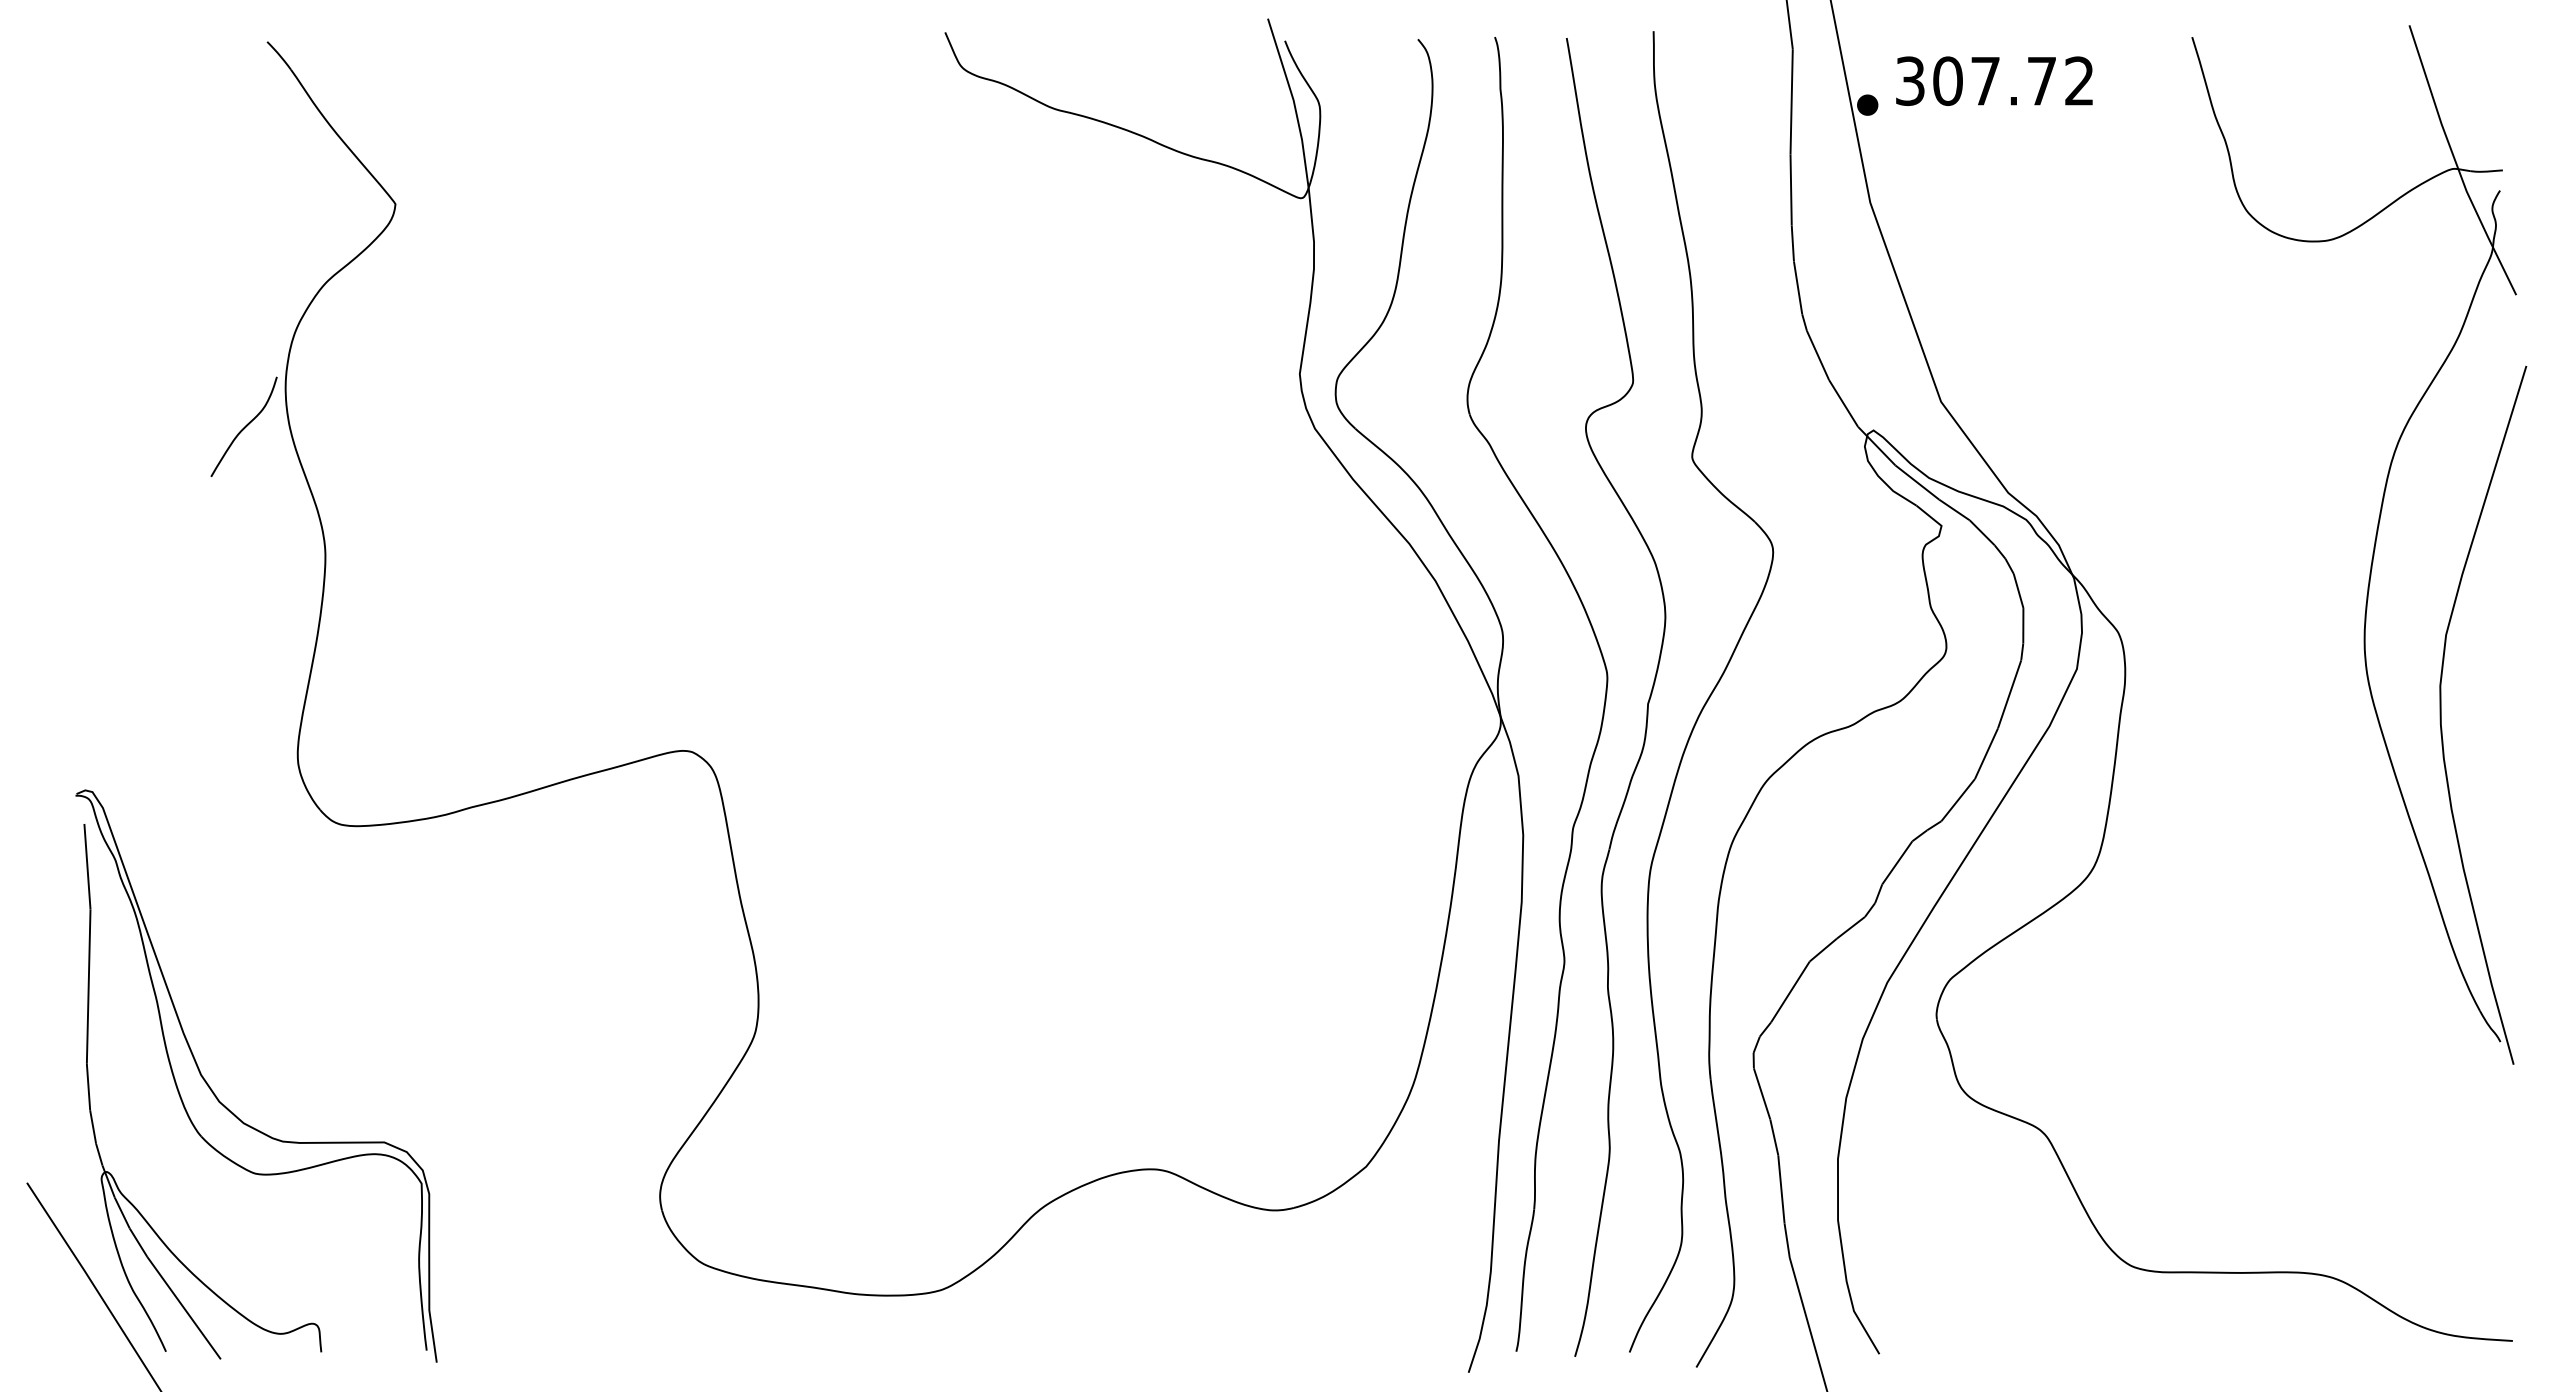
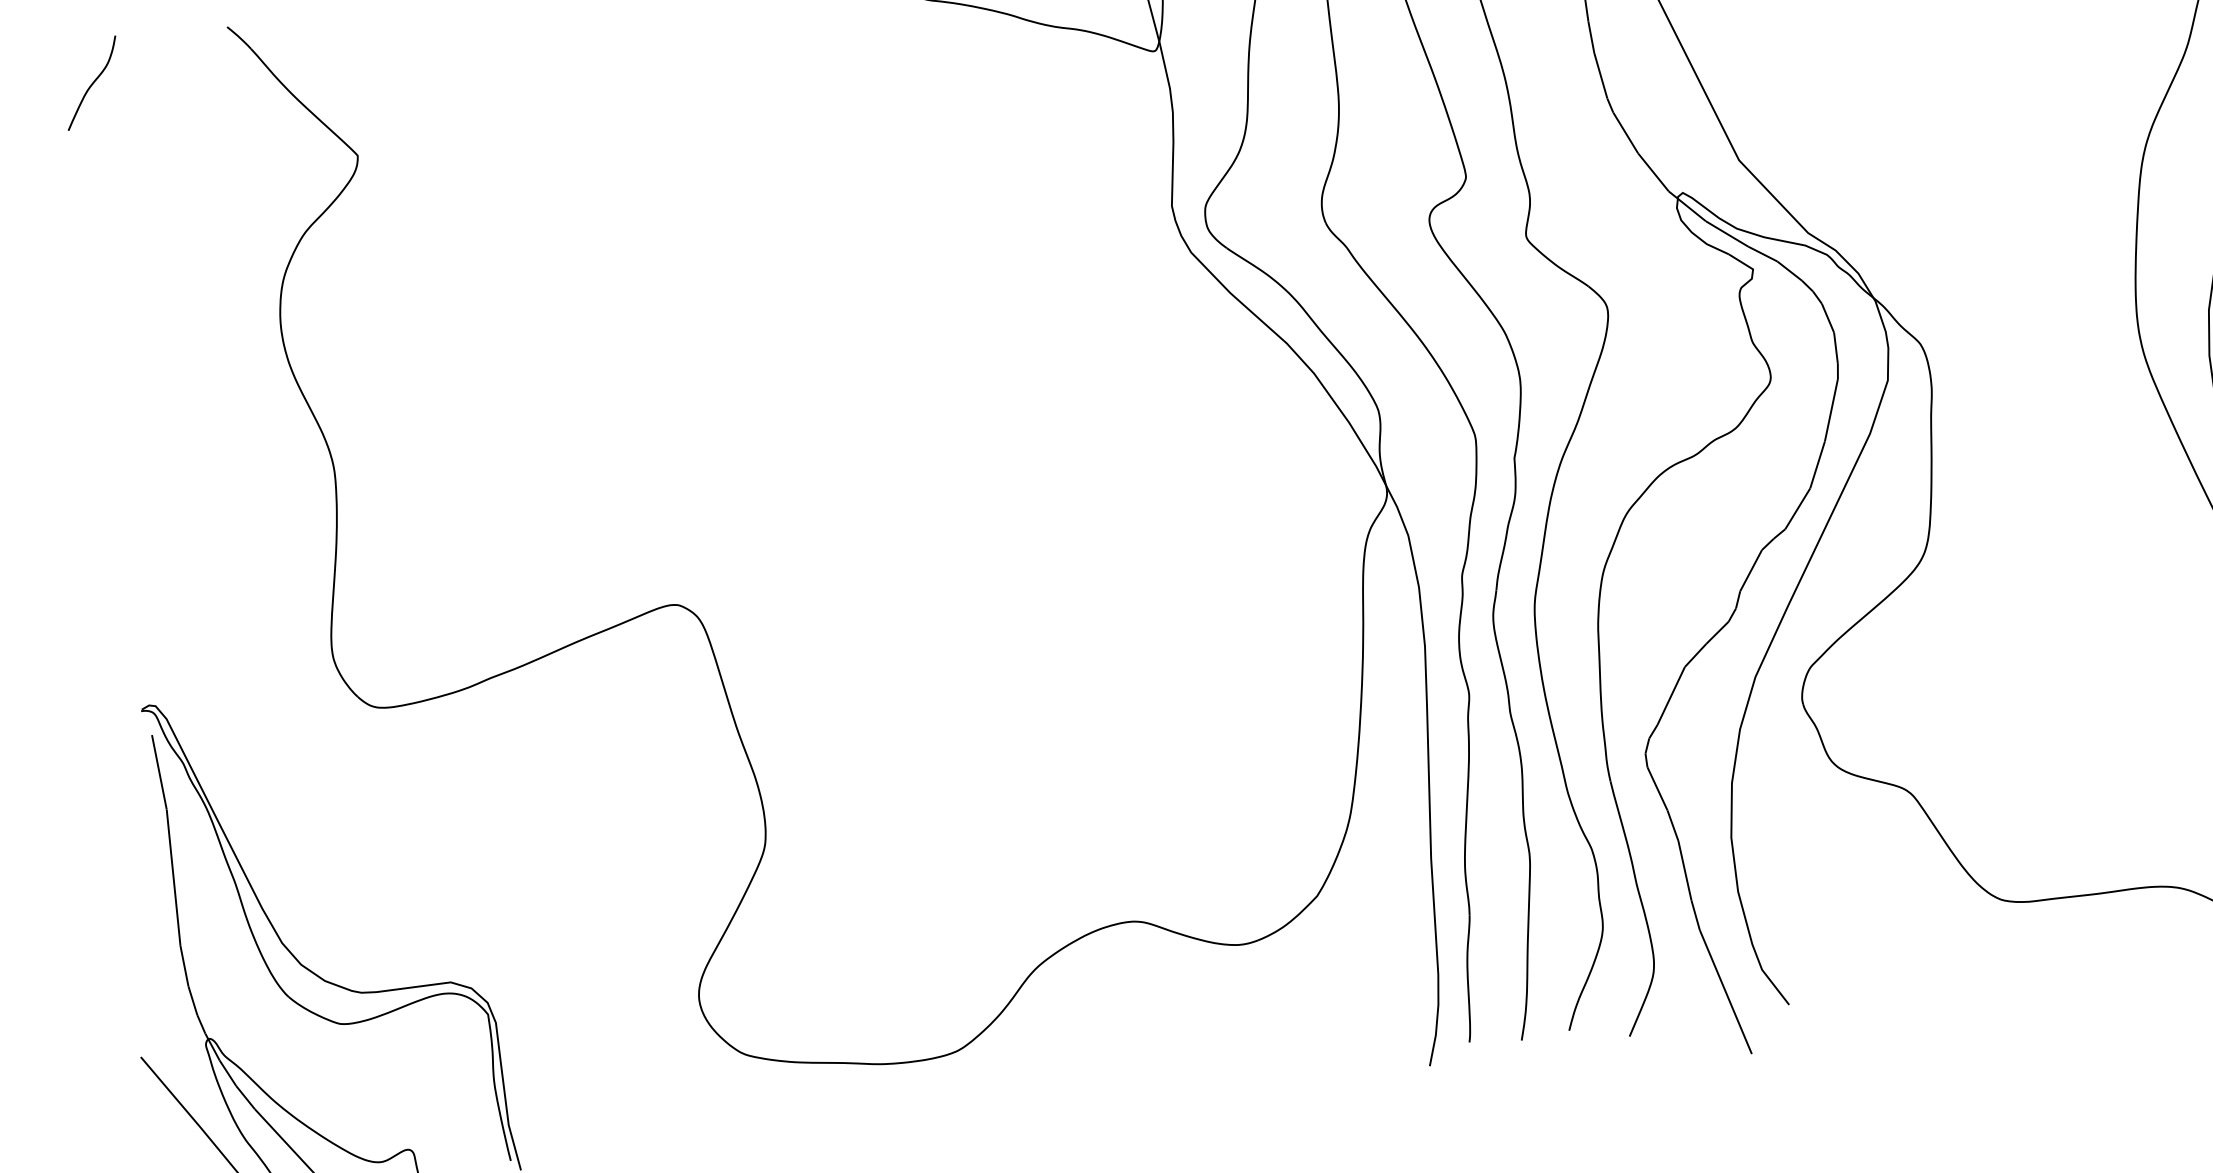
curve: (244, 426) -> (92, 82), moved

